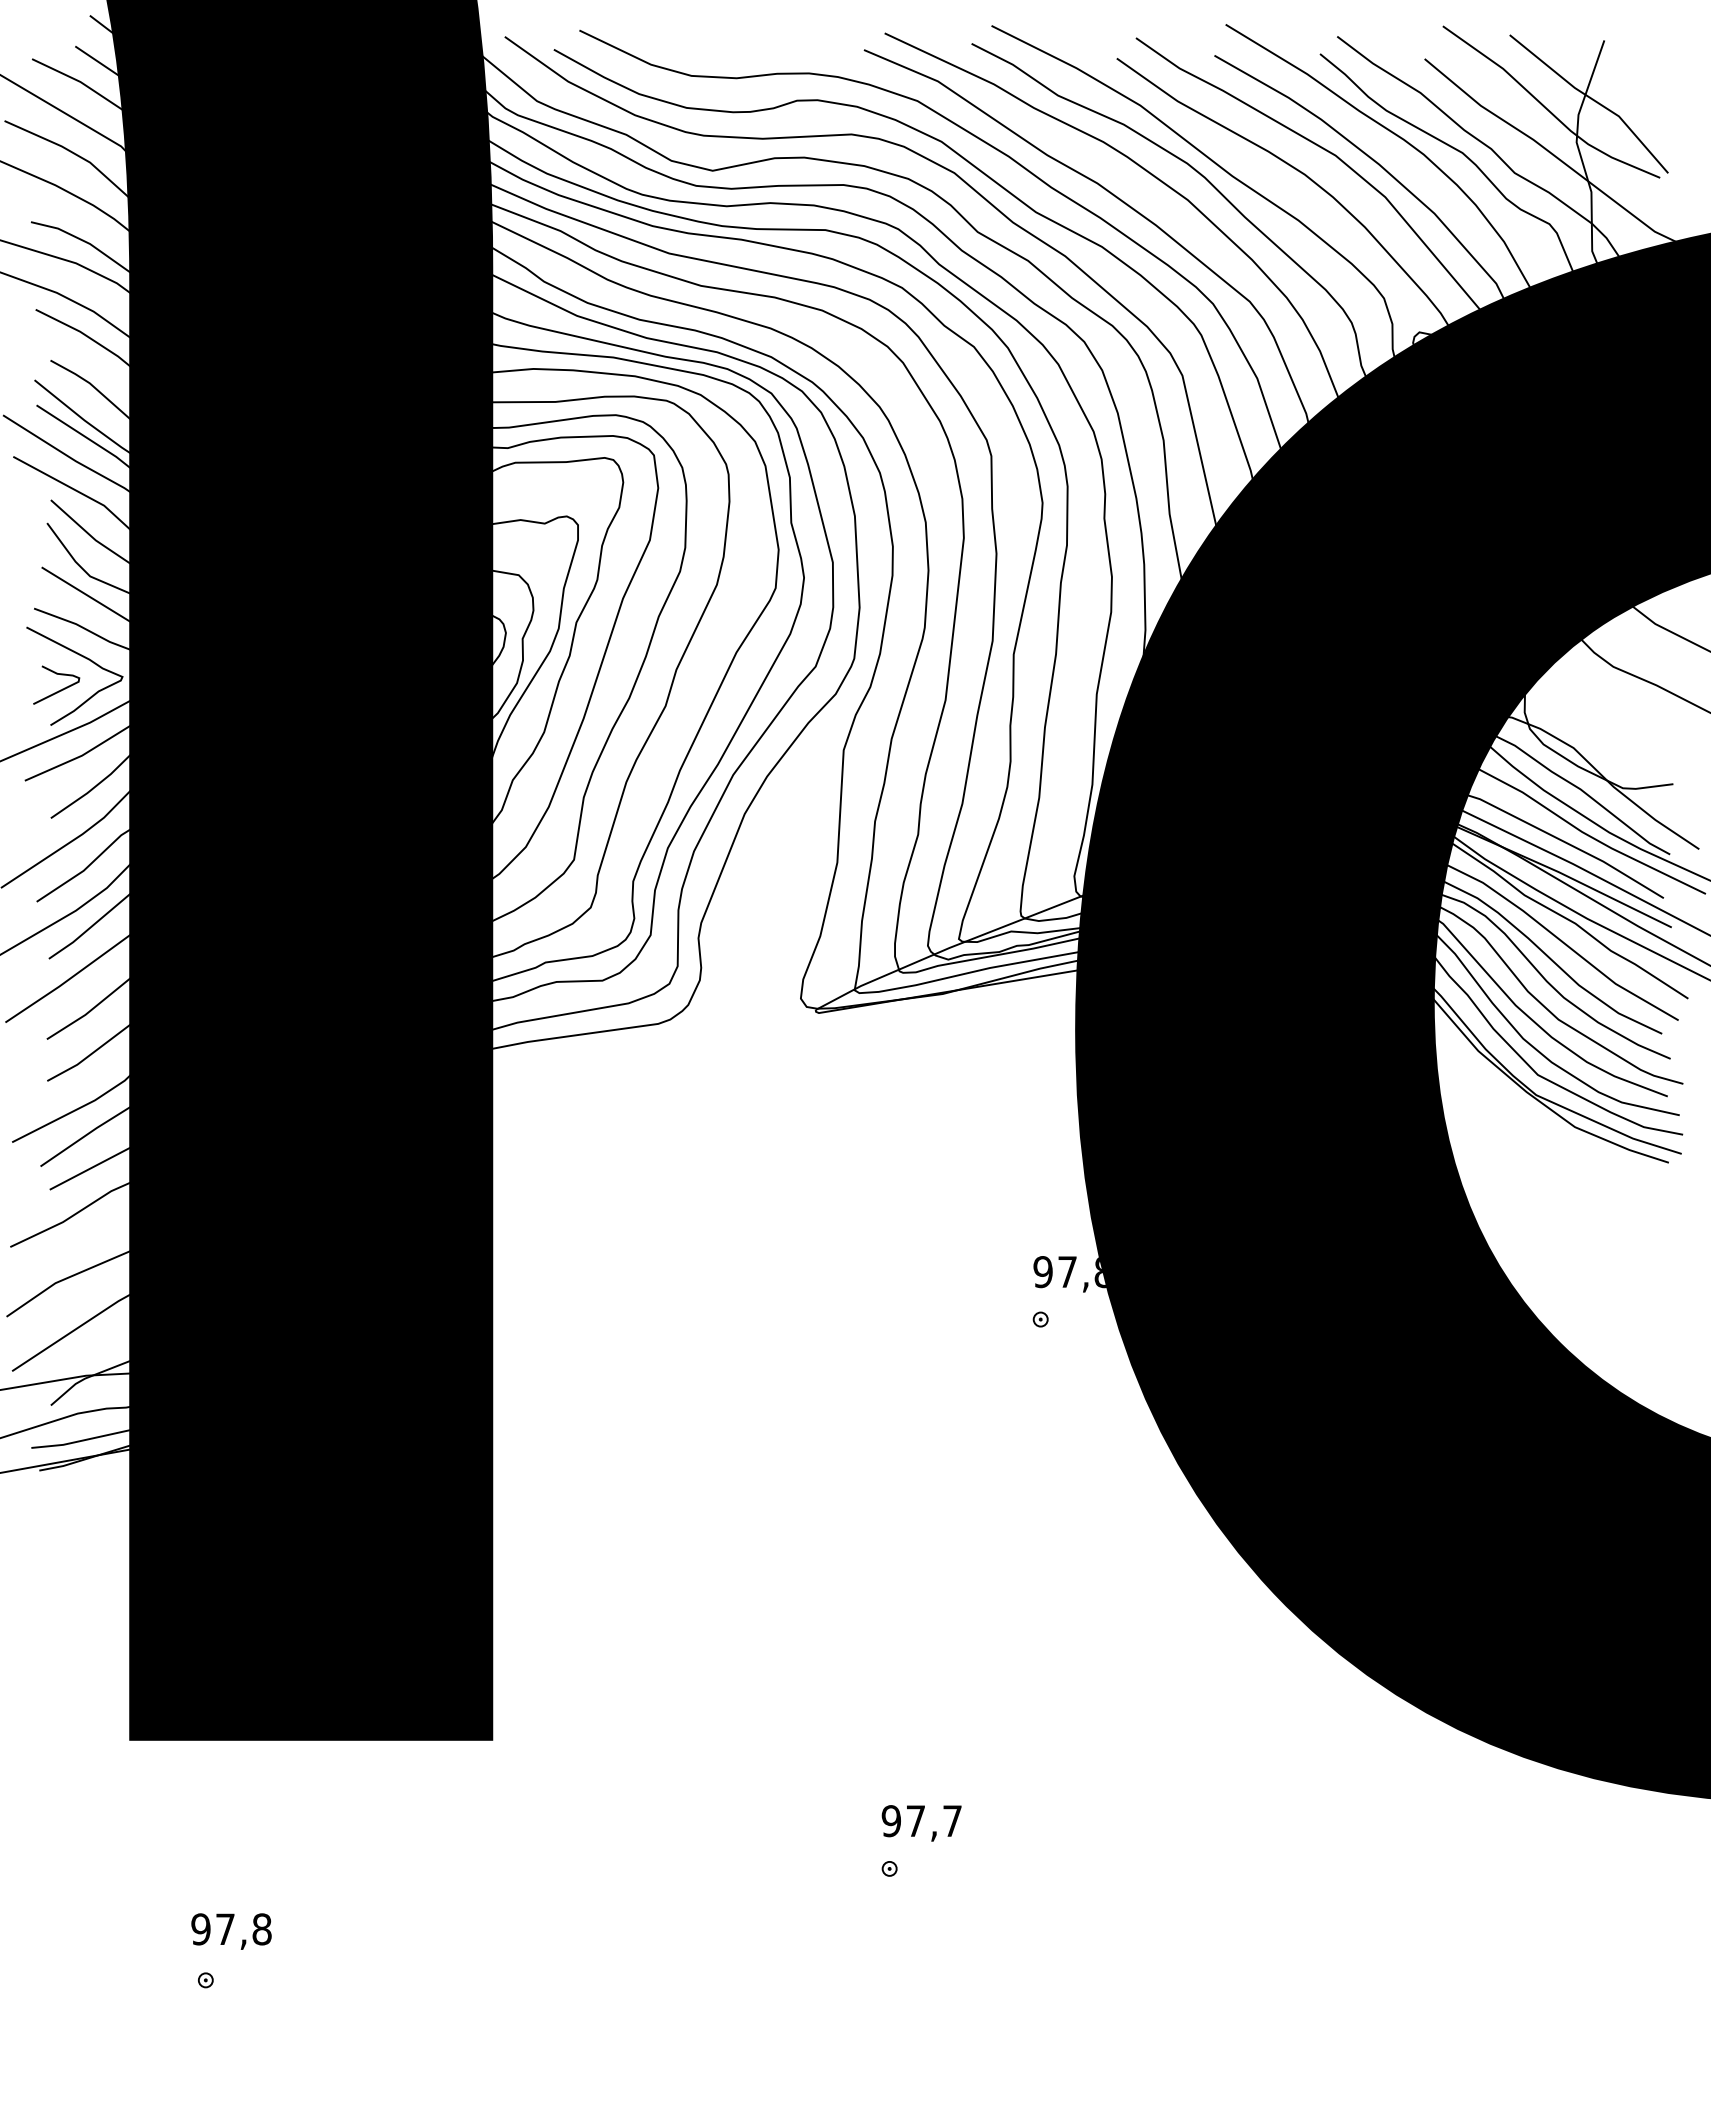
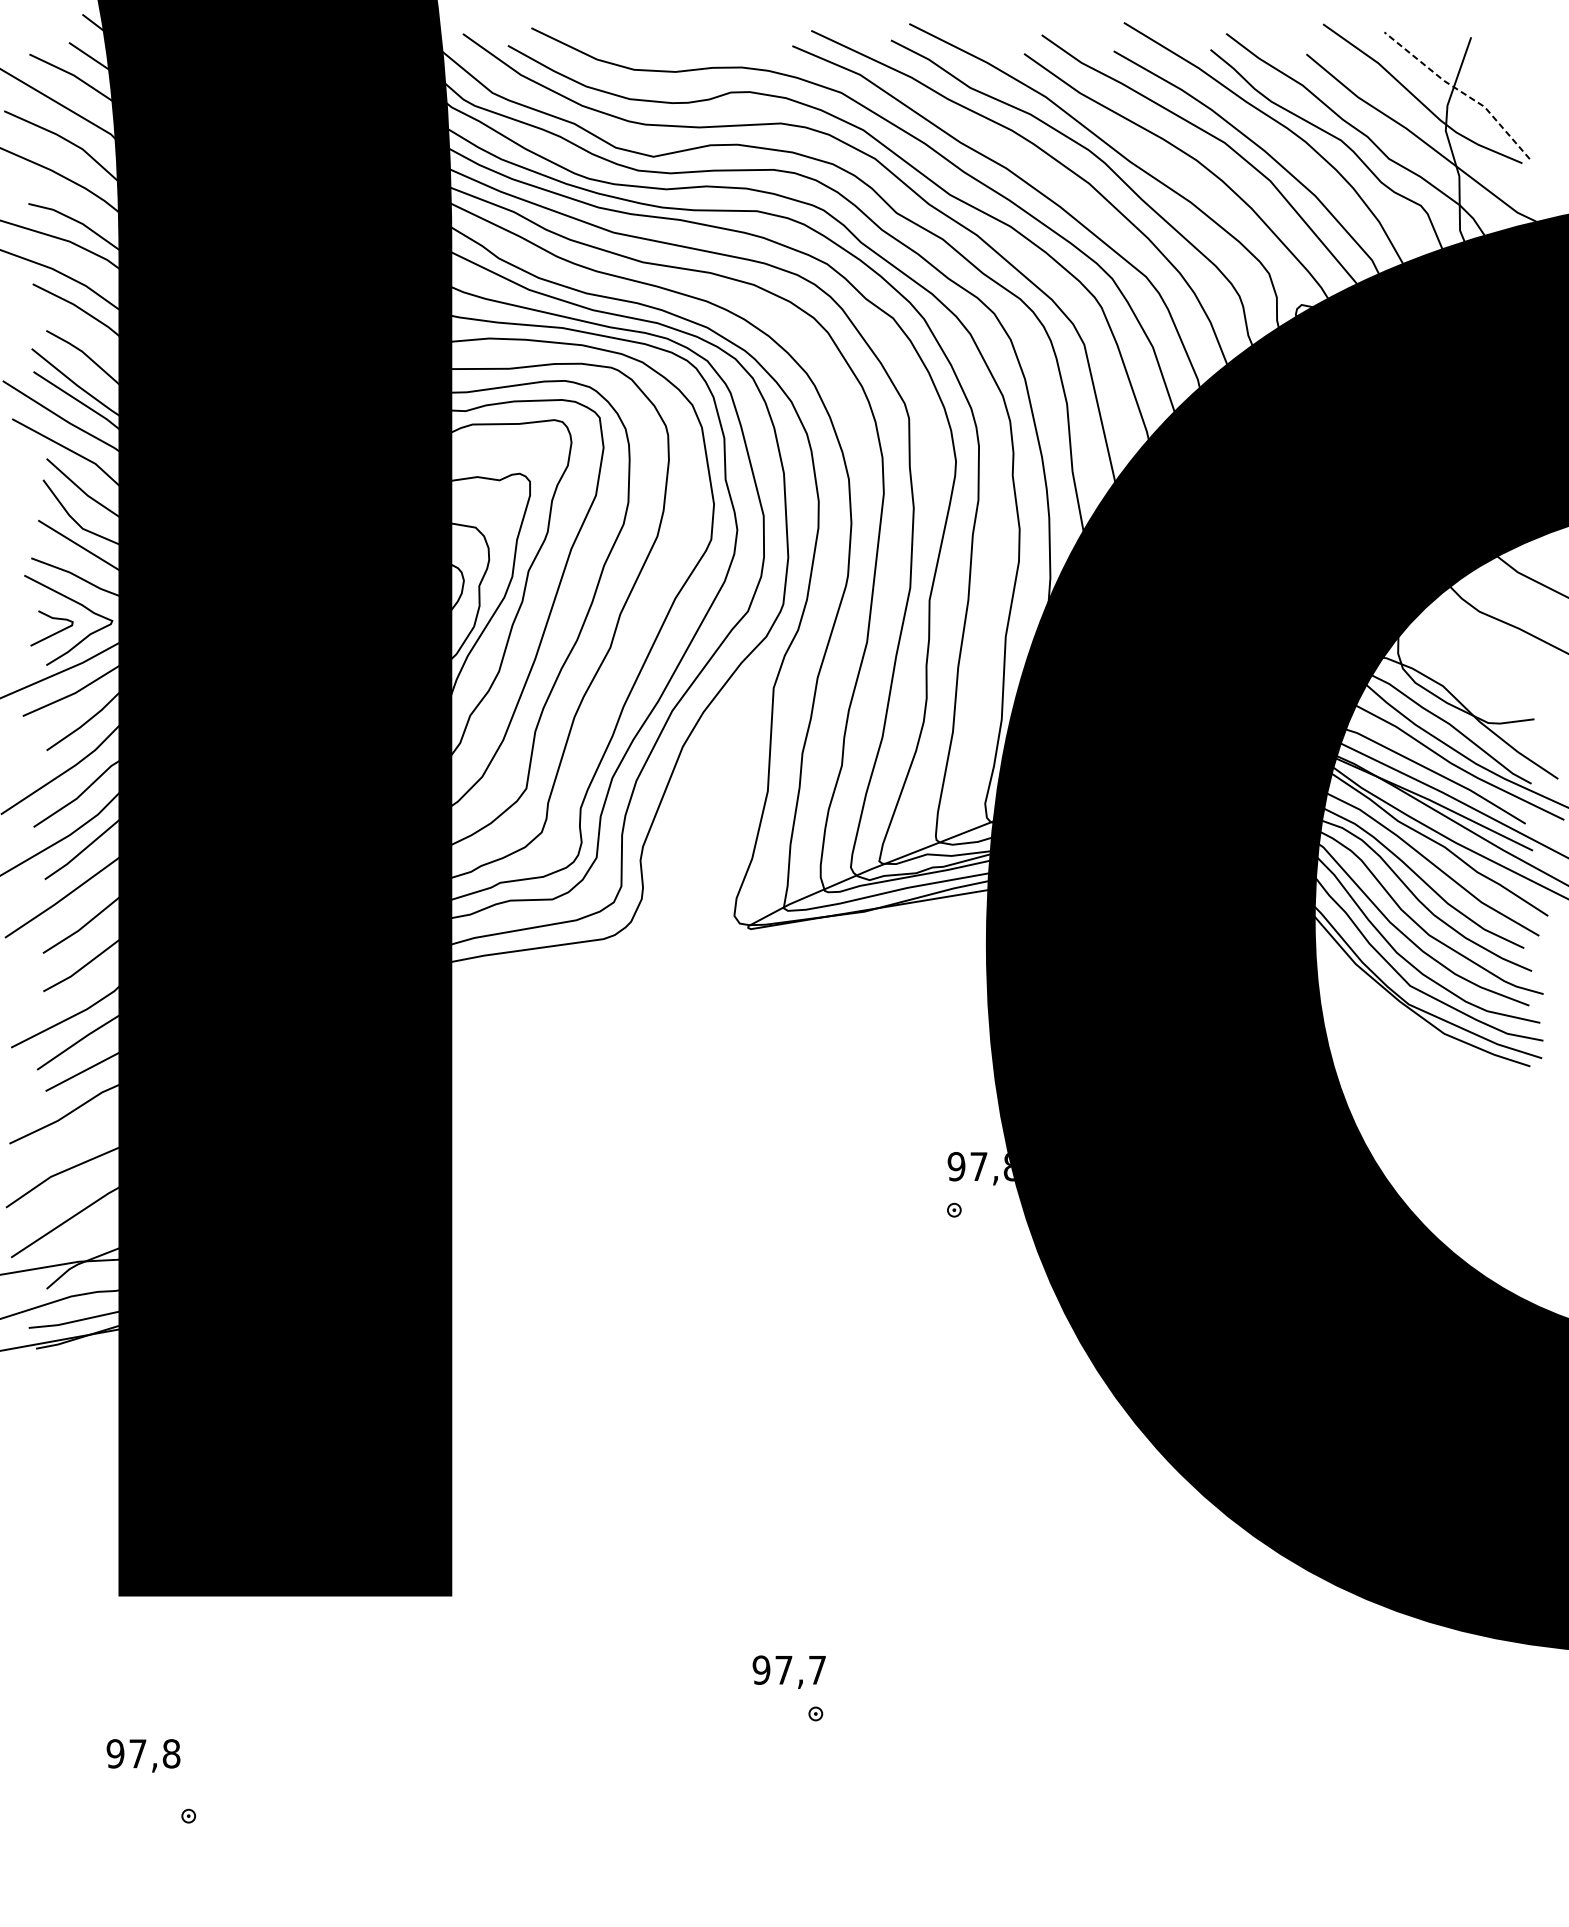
line: (1593, 99) -> (1461, 91), solid -> dashed
text: (921, 1823) -> (789, 1672), moved
text: (231, 1931) -> (143, 1755), moved

